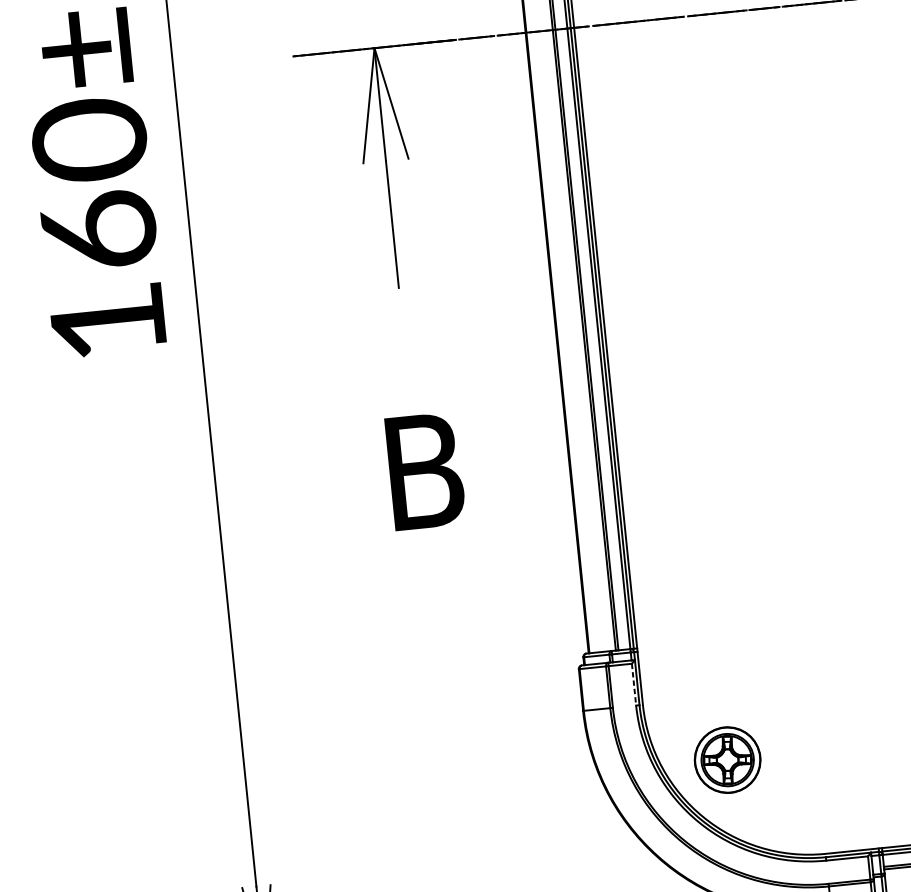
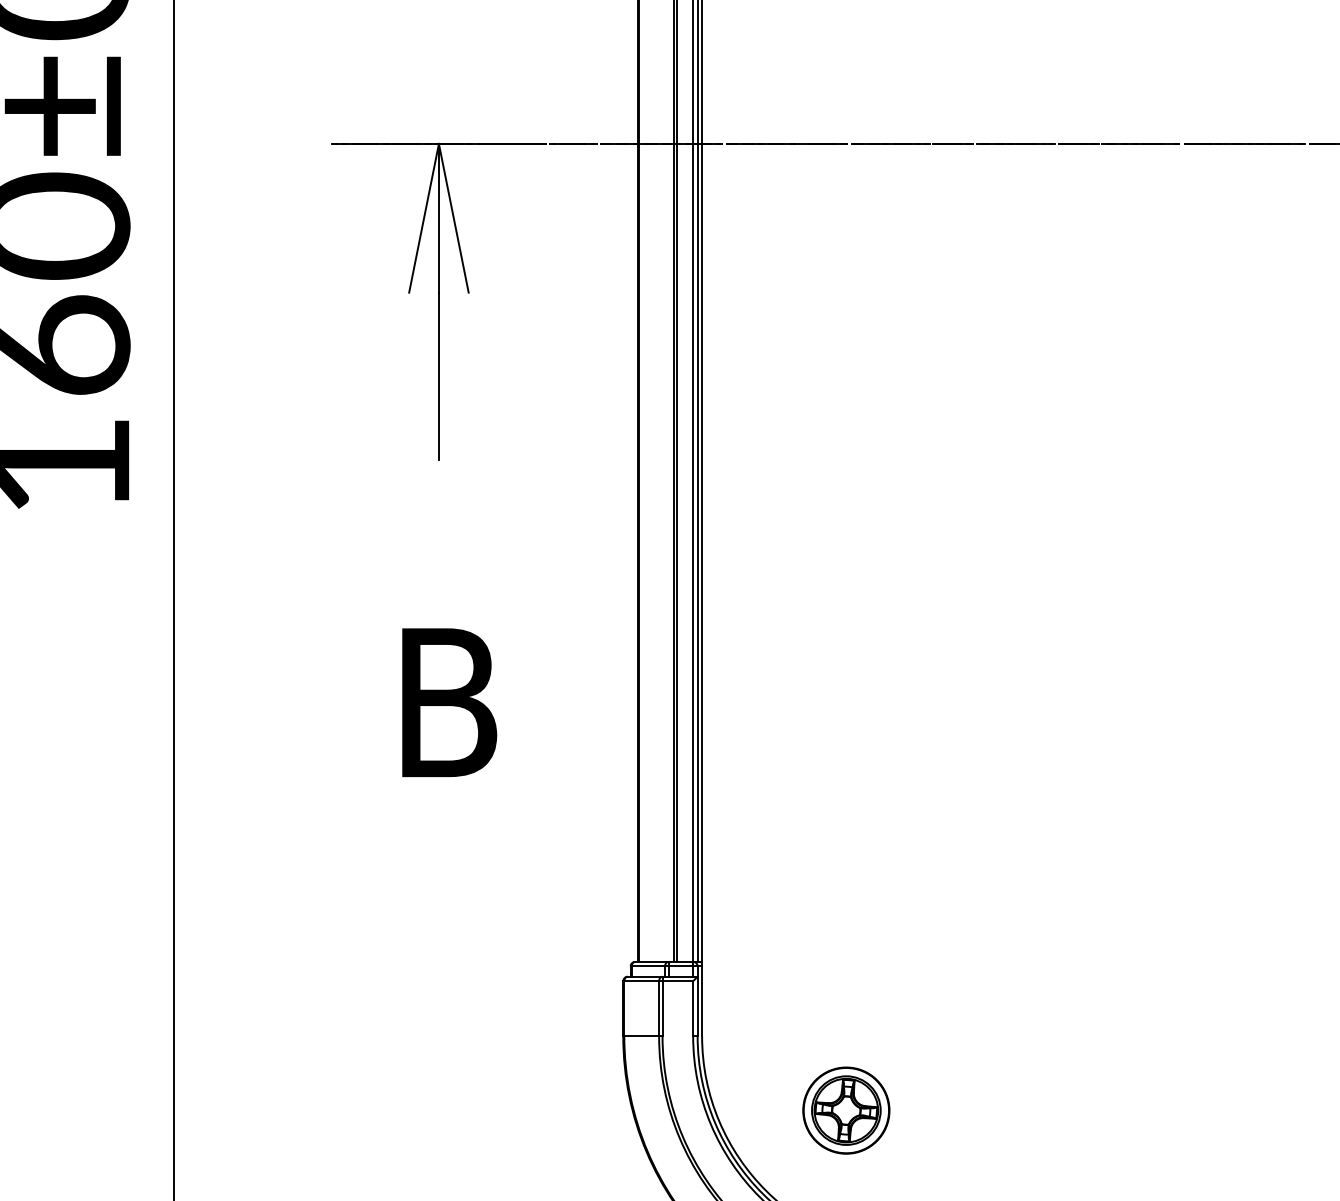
line: (634, 684) -> (693, 1008), dashed -> solid
part: (727, 760) -> (846, 1110), moved

